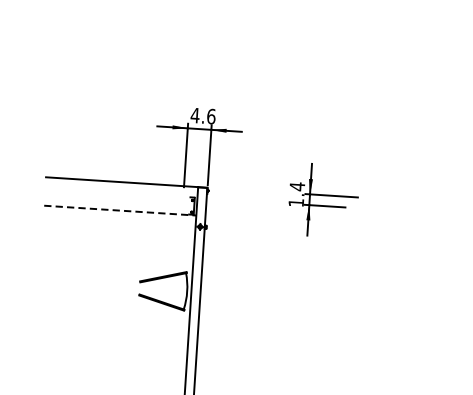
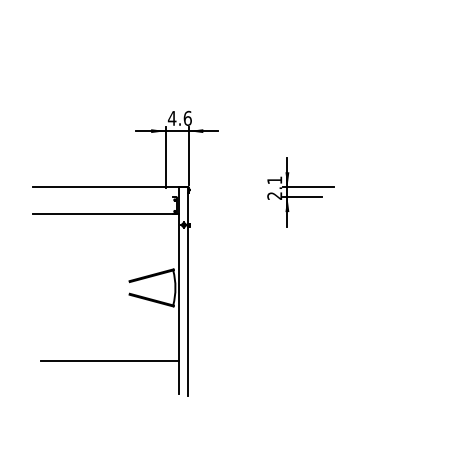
text: (296, 194) -> (274, 187), 1.4 -> 2.1
line: (120, 210) -> (106, 214), dashed -> solid
line: (113, 363) -> (109, 361), added

